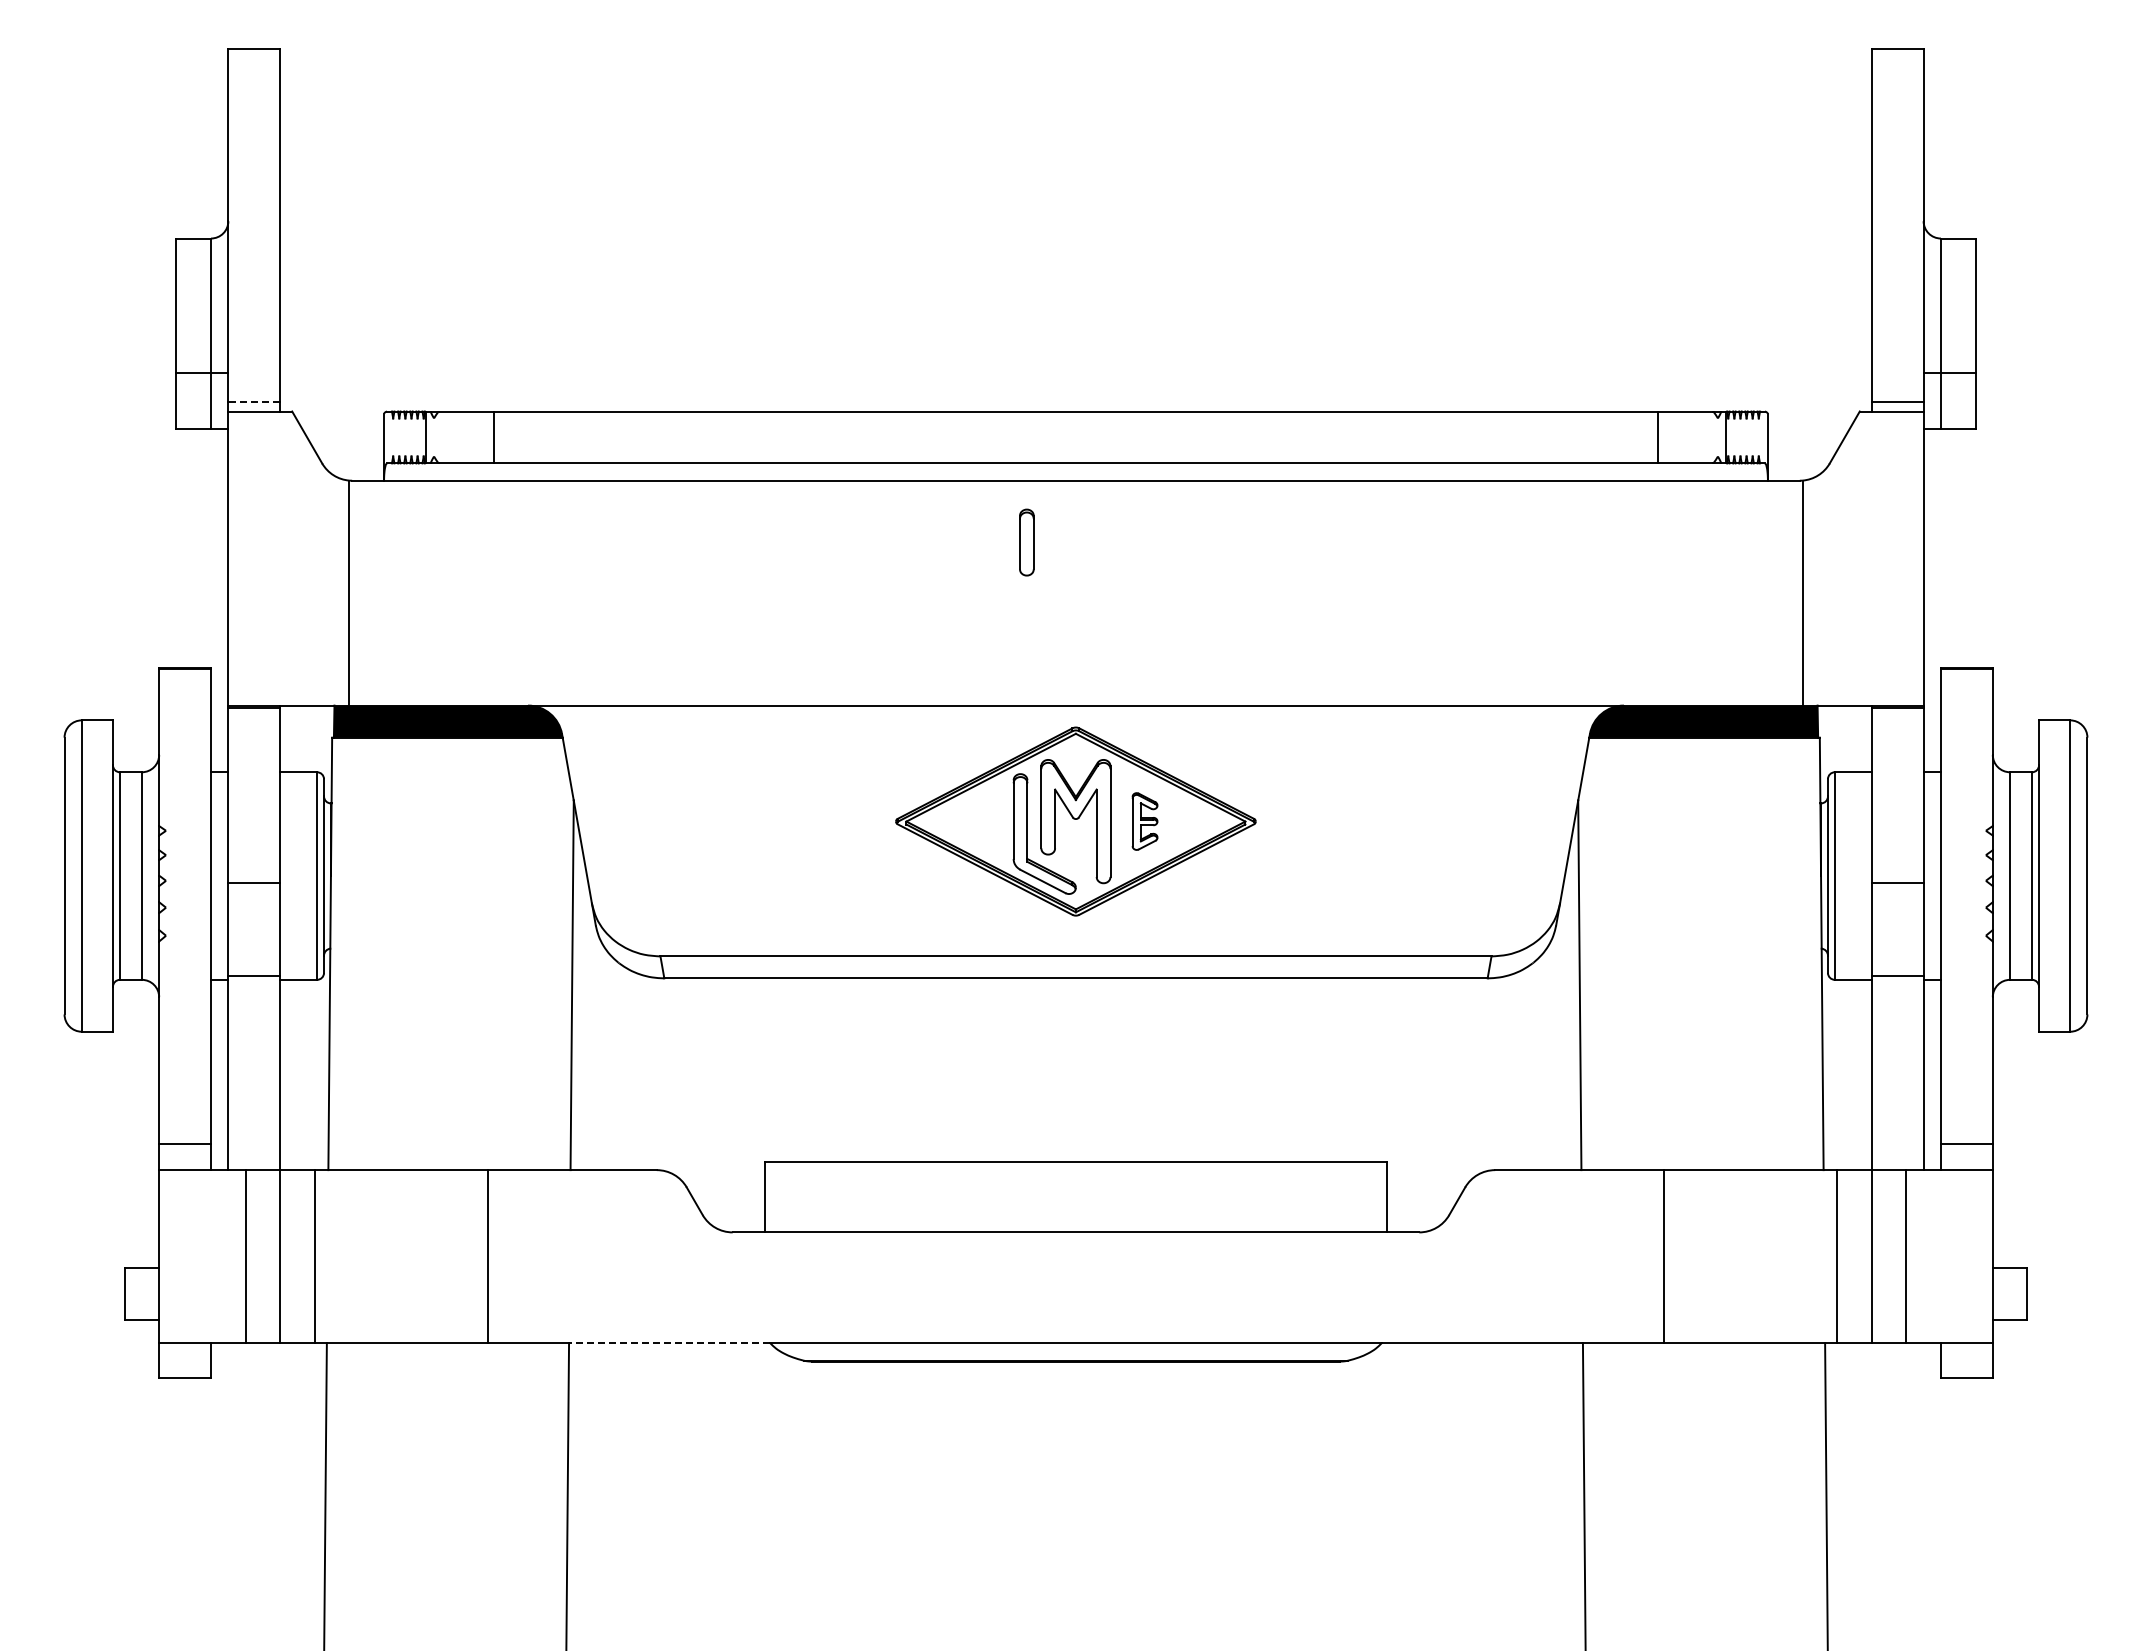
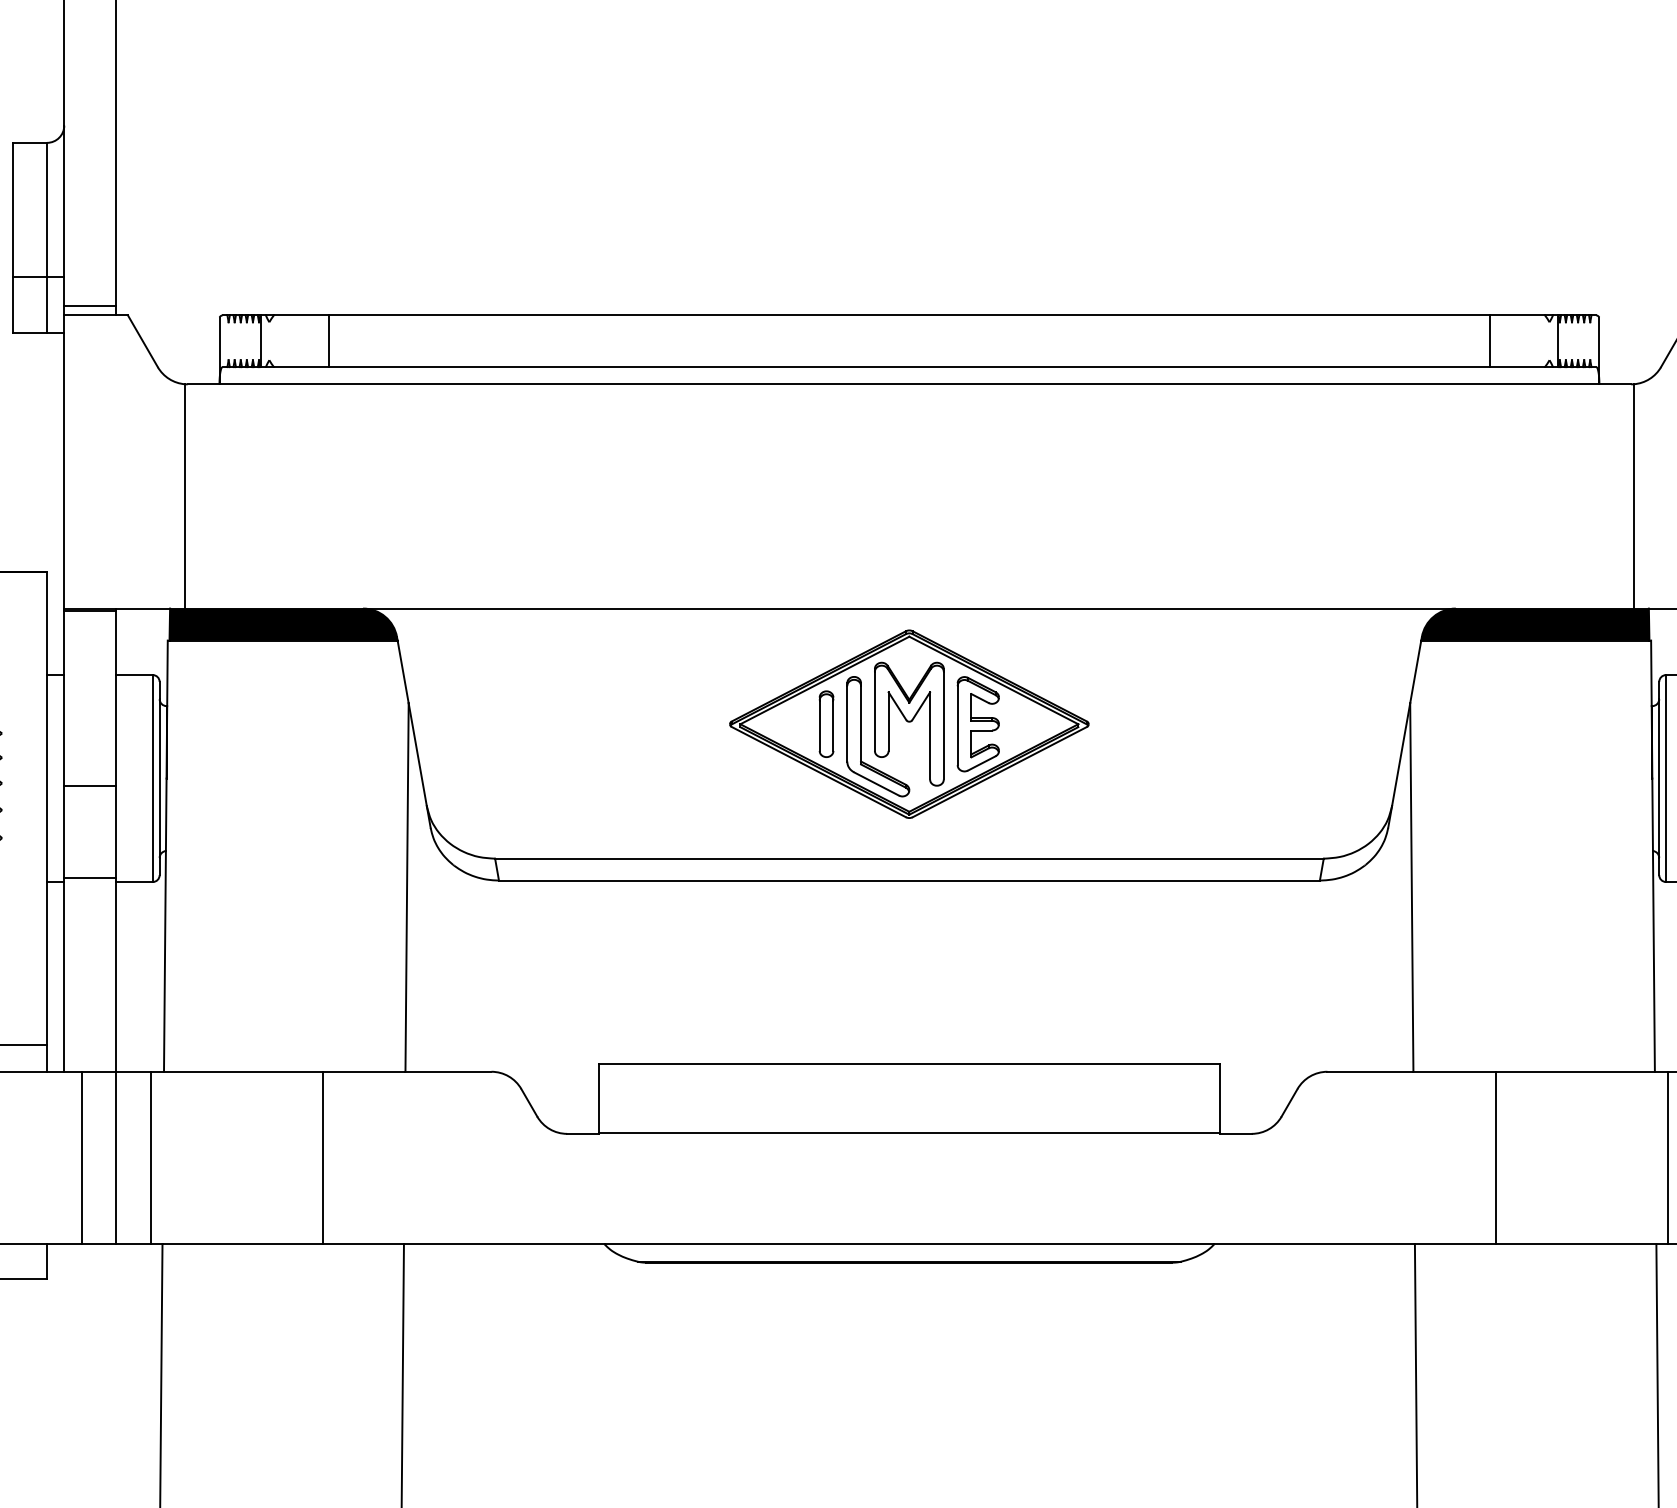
line: (254, 401) -> (90, 305), dashed -> solid
part: (1026, 542) -> (826, 724), moved
part: (1144, 821) -> (977, 724), size x1.67
line: (669, 1343) -> (504, 1244), dashed -> solid

